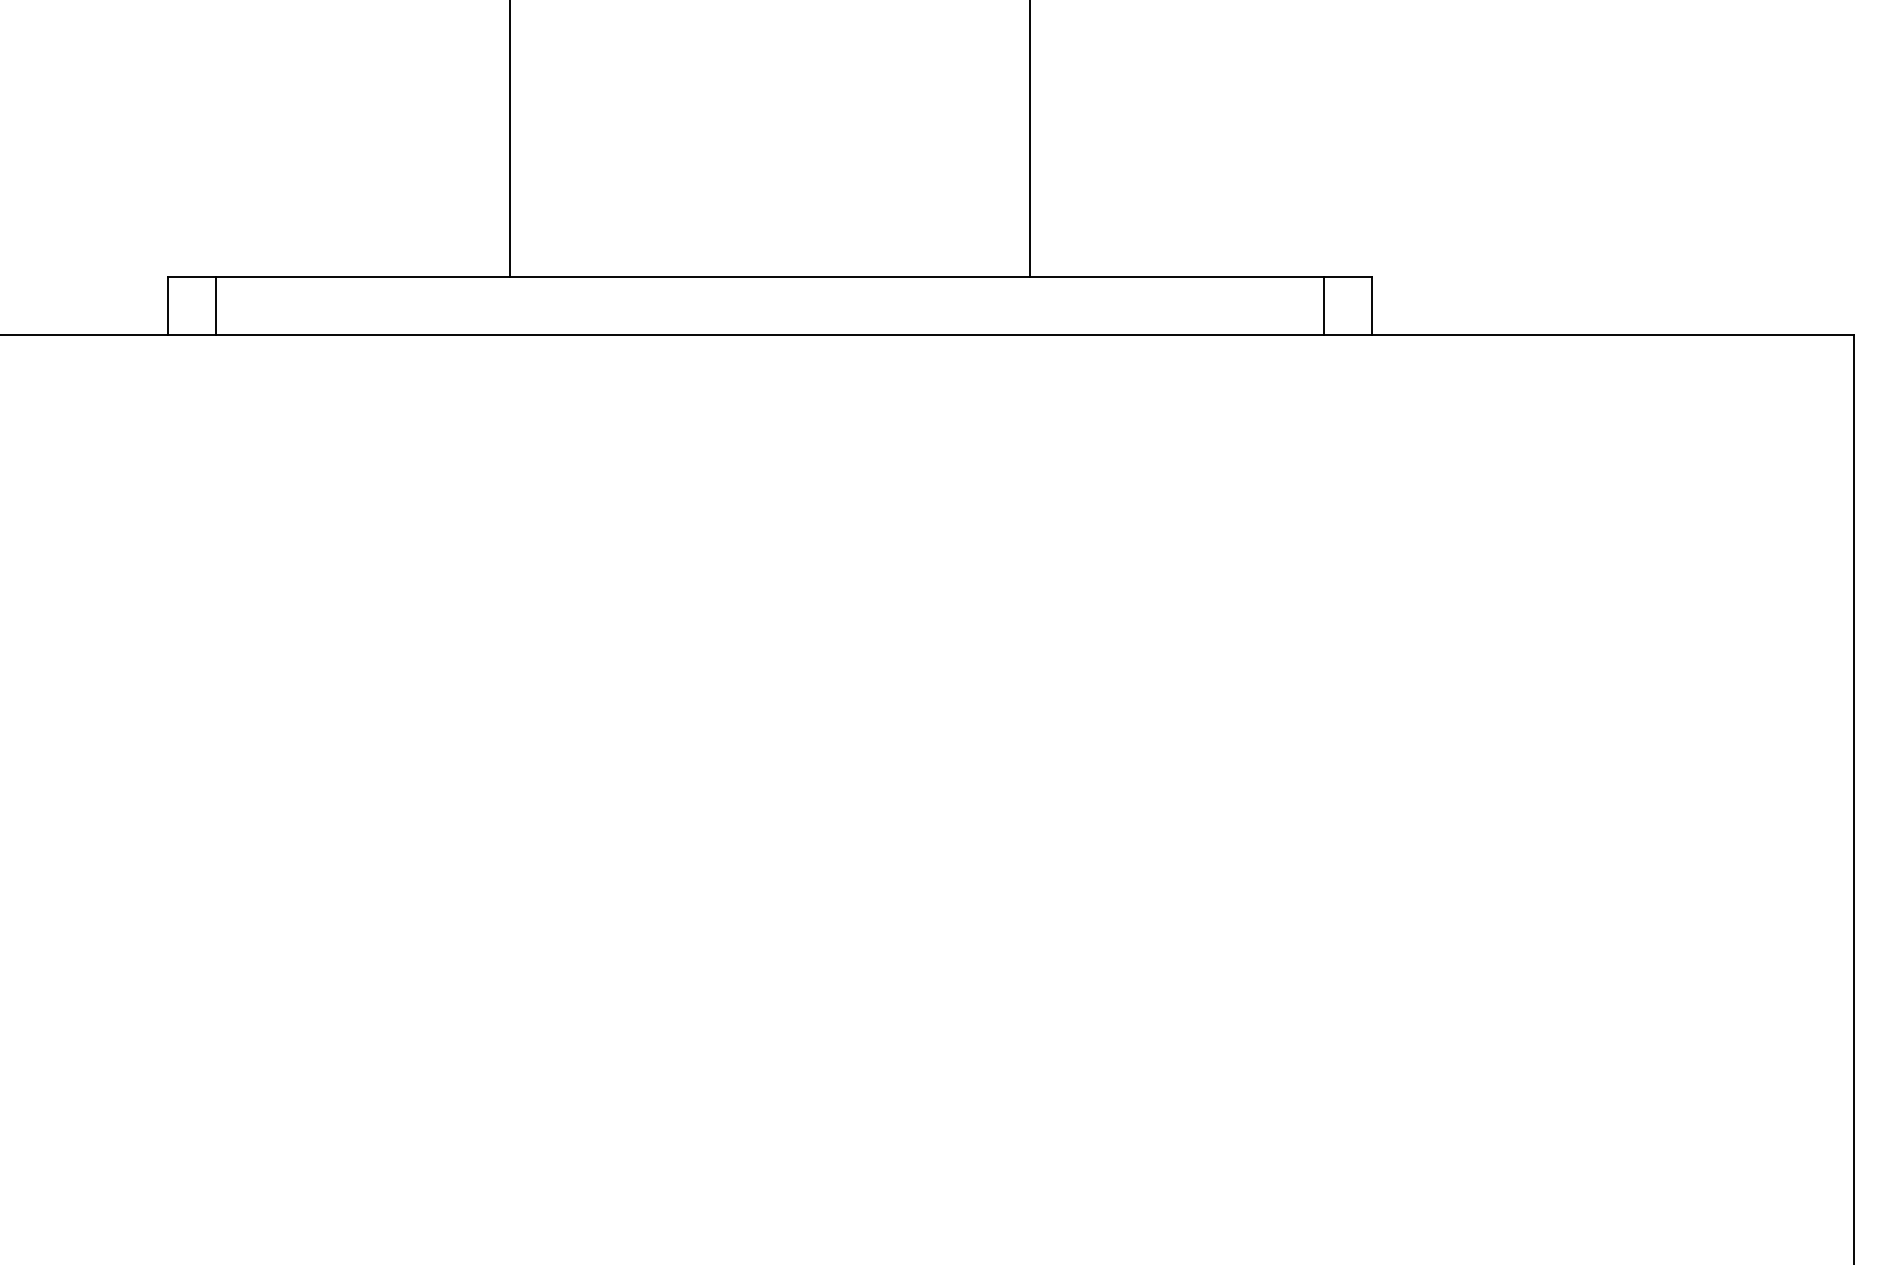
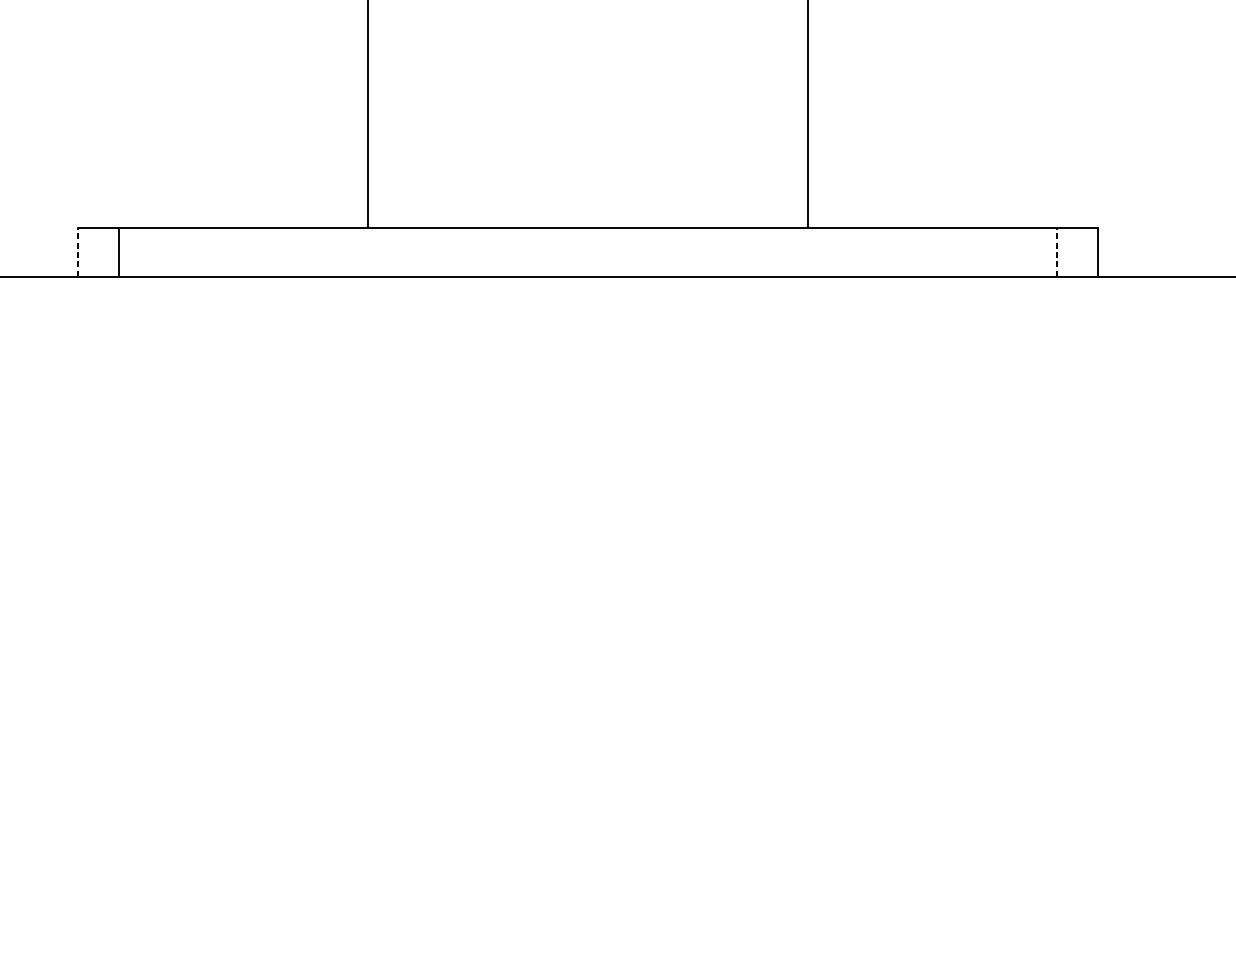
line: (167, 306) -> (77, 252), solid -> dashed
line: (1324, 306) -> (1057, 252), solid -> dashed

